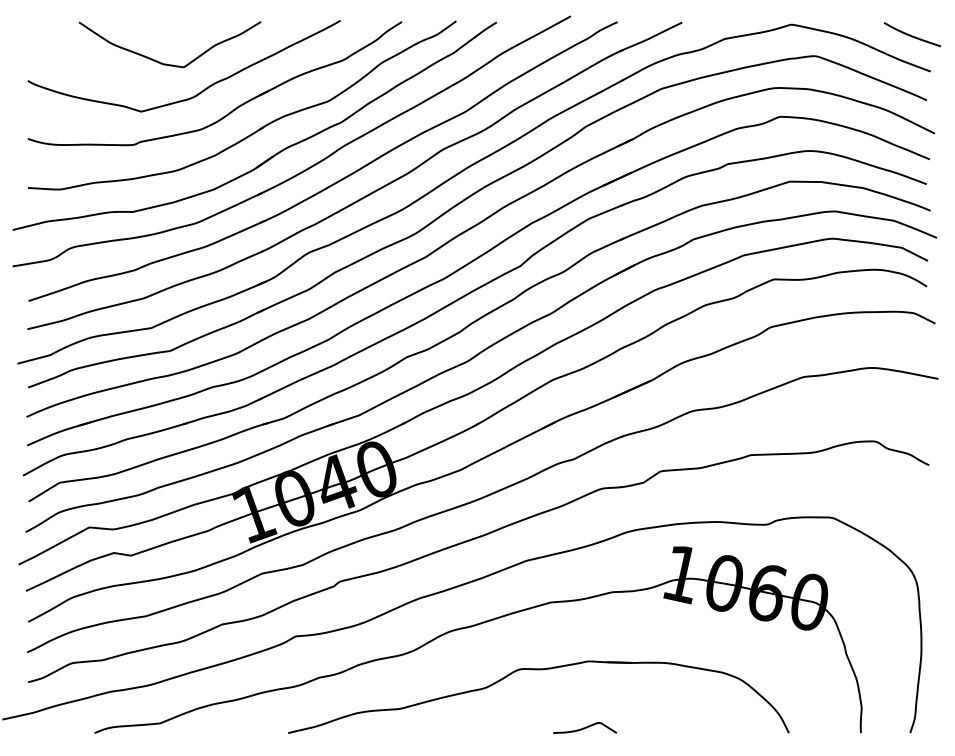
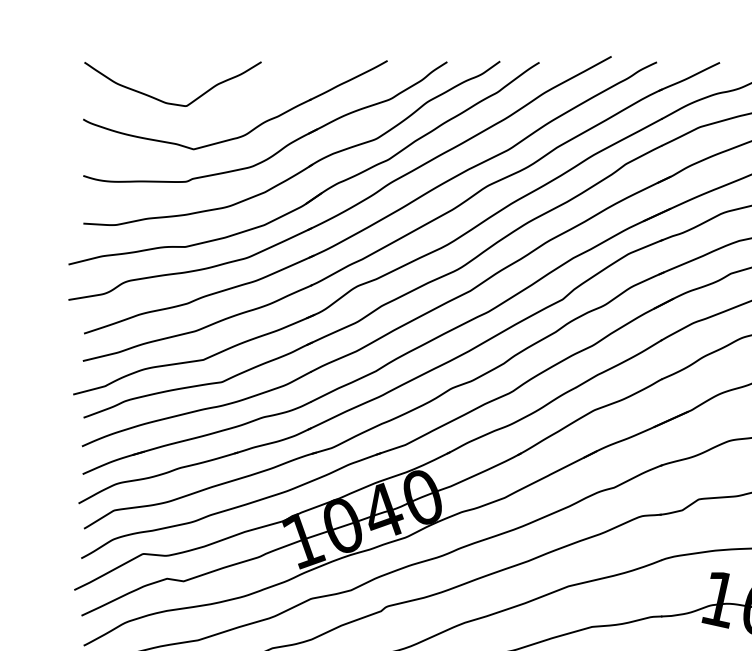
curve: (166, 63) -> (169, 102), moved

